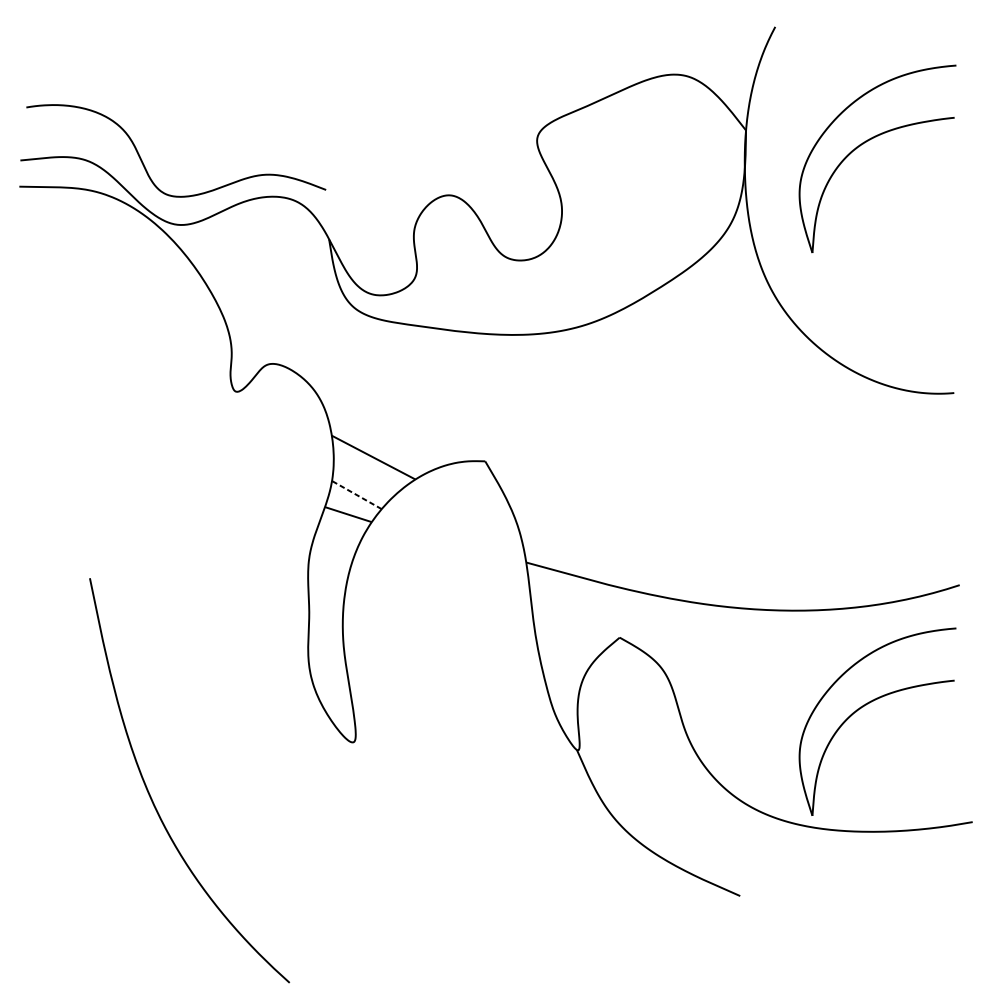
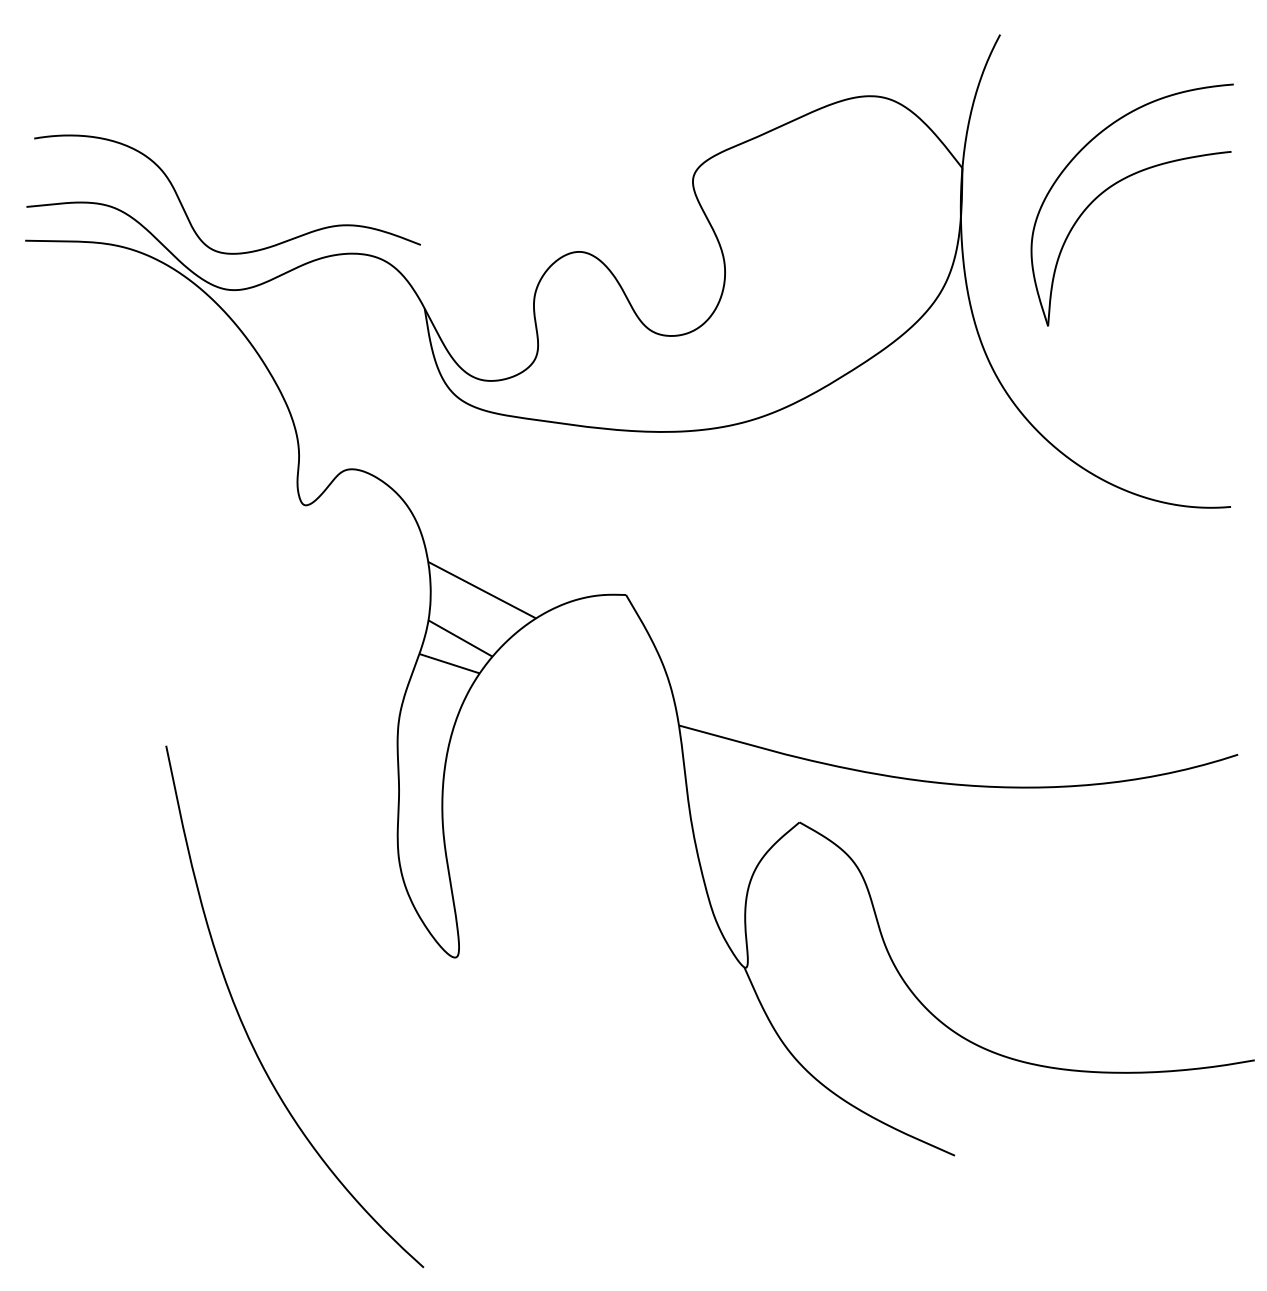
line: (356, 495) -> (460, 638), dashed -> solid
part: (865, 705) -> (1116, 910), removed
curve: (151, 796) -> (245, 1027), moved

